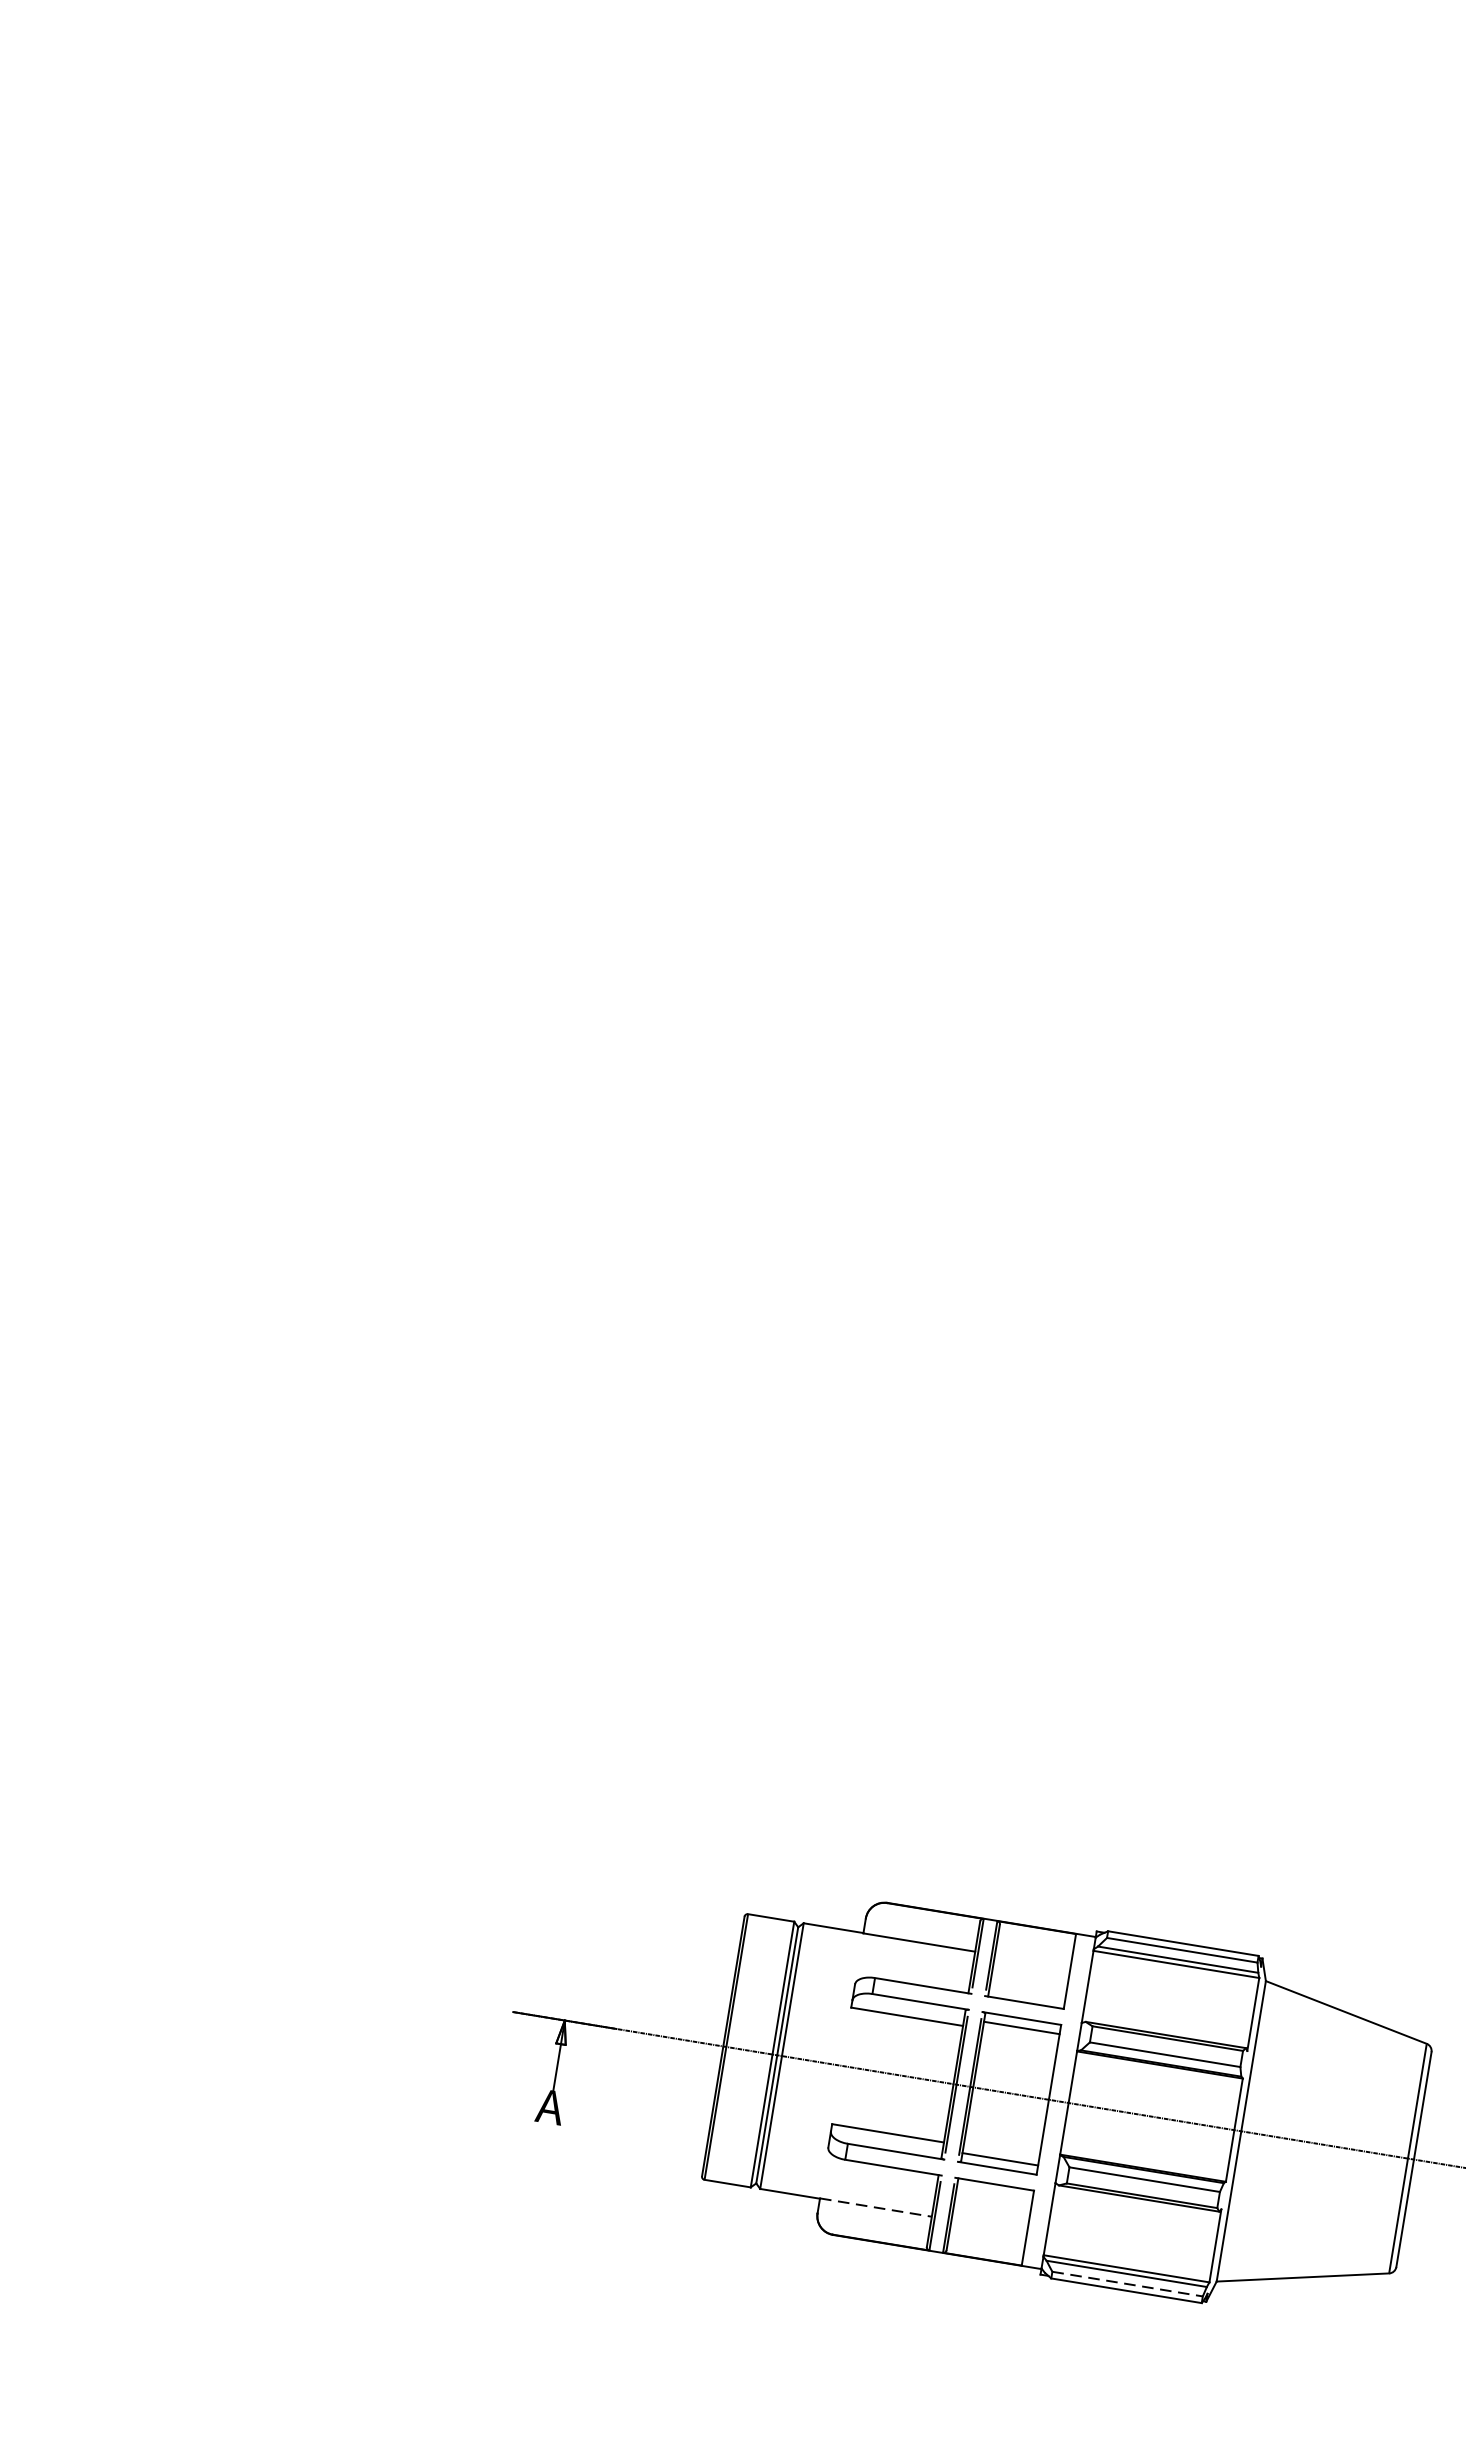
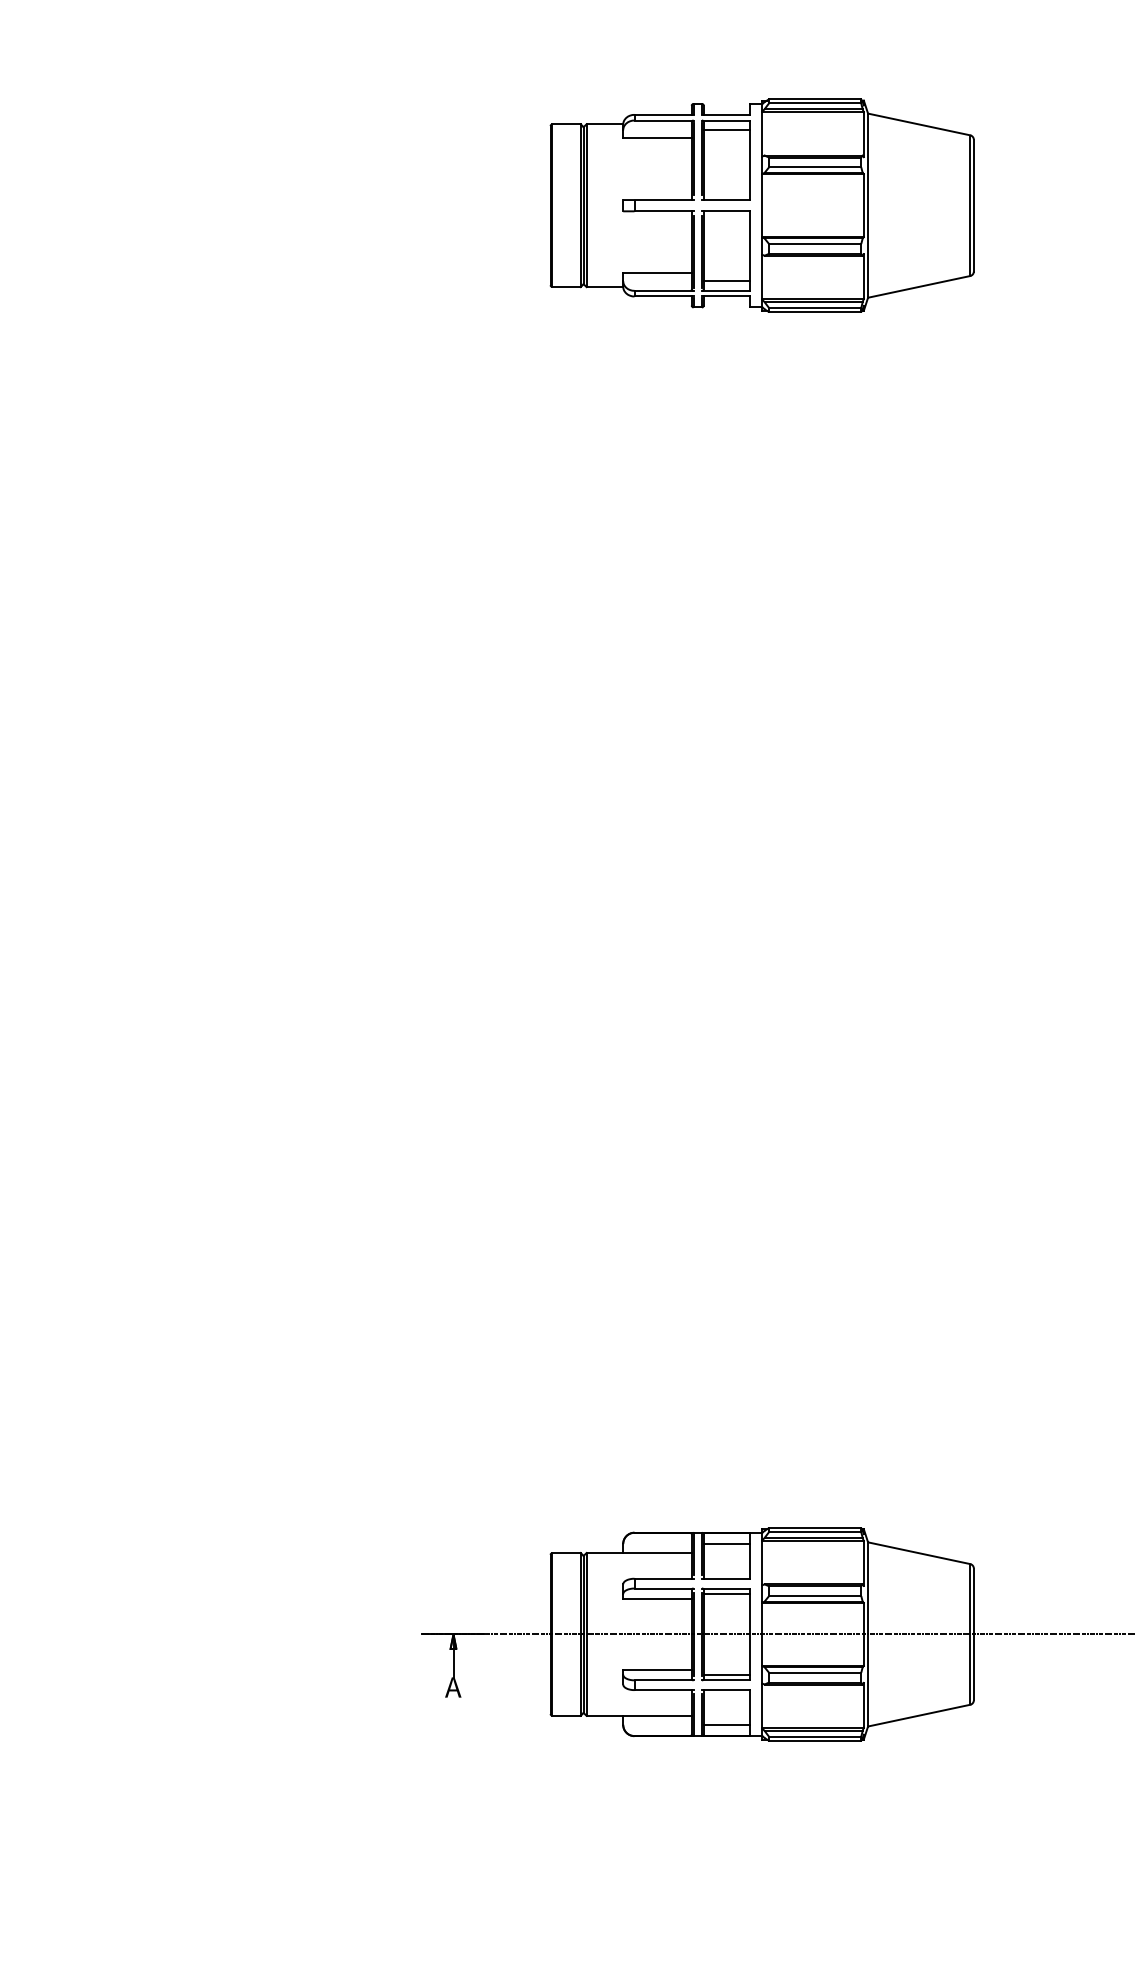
line: (1034, 1946) -> (726, 1544), added
line: (876, 2207) -> (657, 1715), dashed -> solid
line: (986, 2240) -> (726, 1724), added
line: (1128, 2283) -> (815, 1736), dashed -> solid

